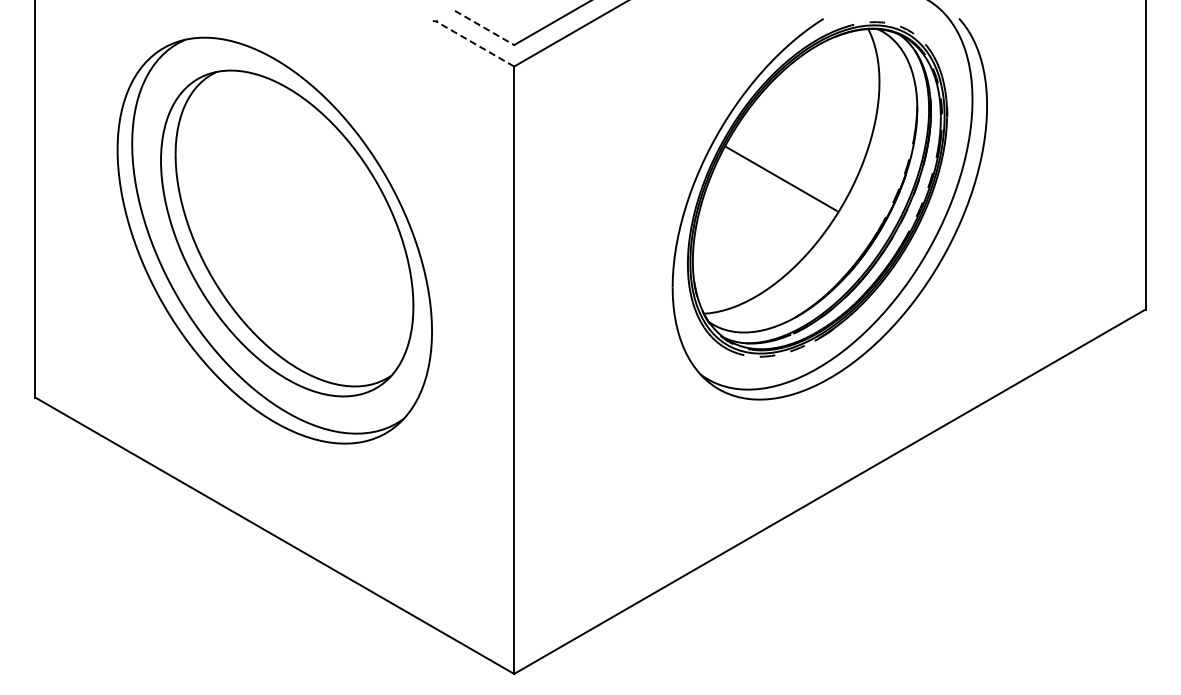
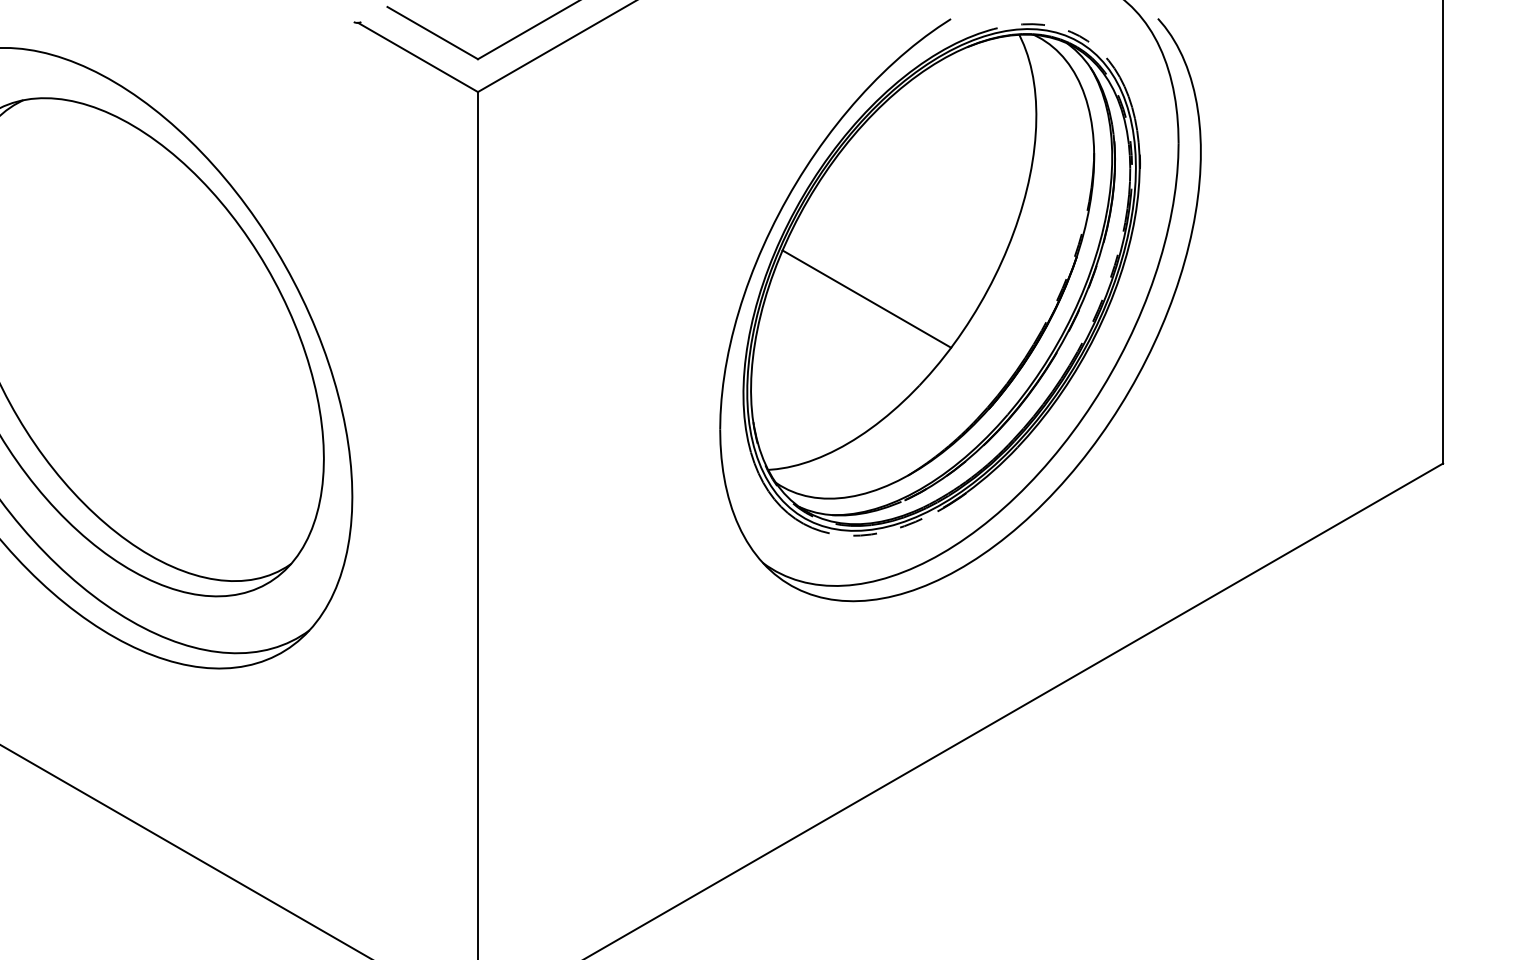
line: (485, 28) -> (434, 33), dashed -> solid
line: (474, 43) -> (417, 56), dashed -> solid
line: (781, 178) -> (866, 298), moved

